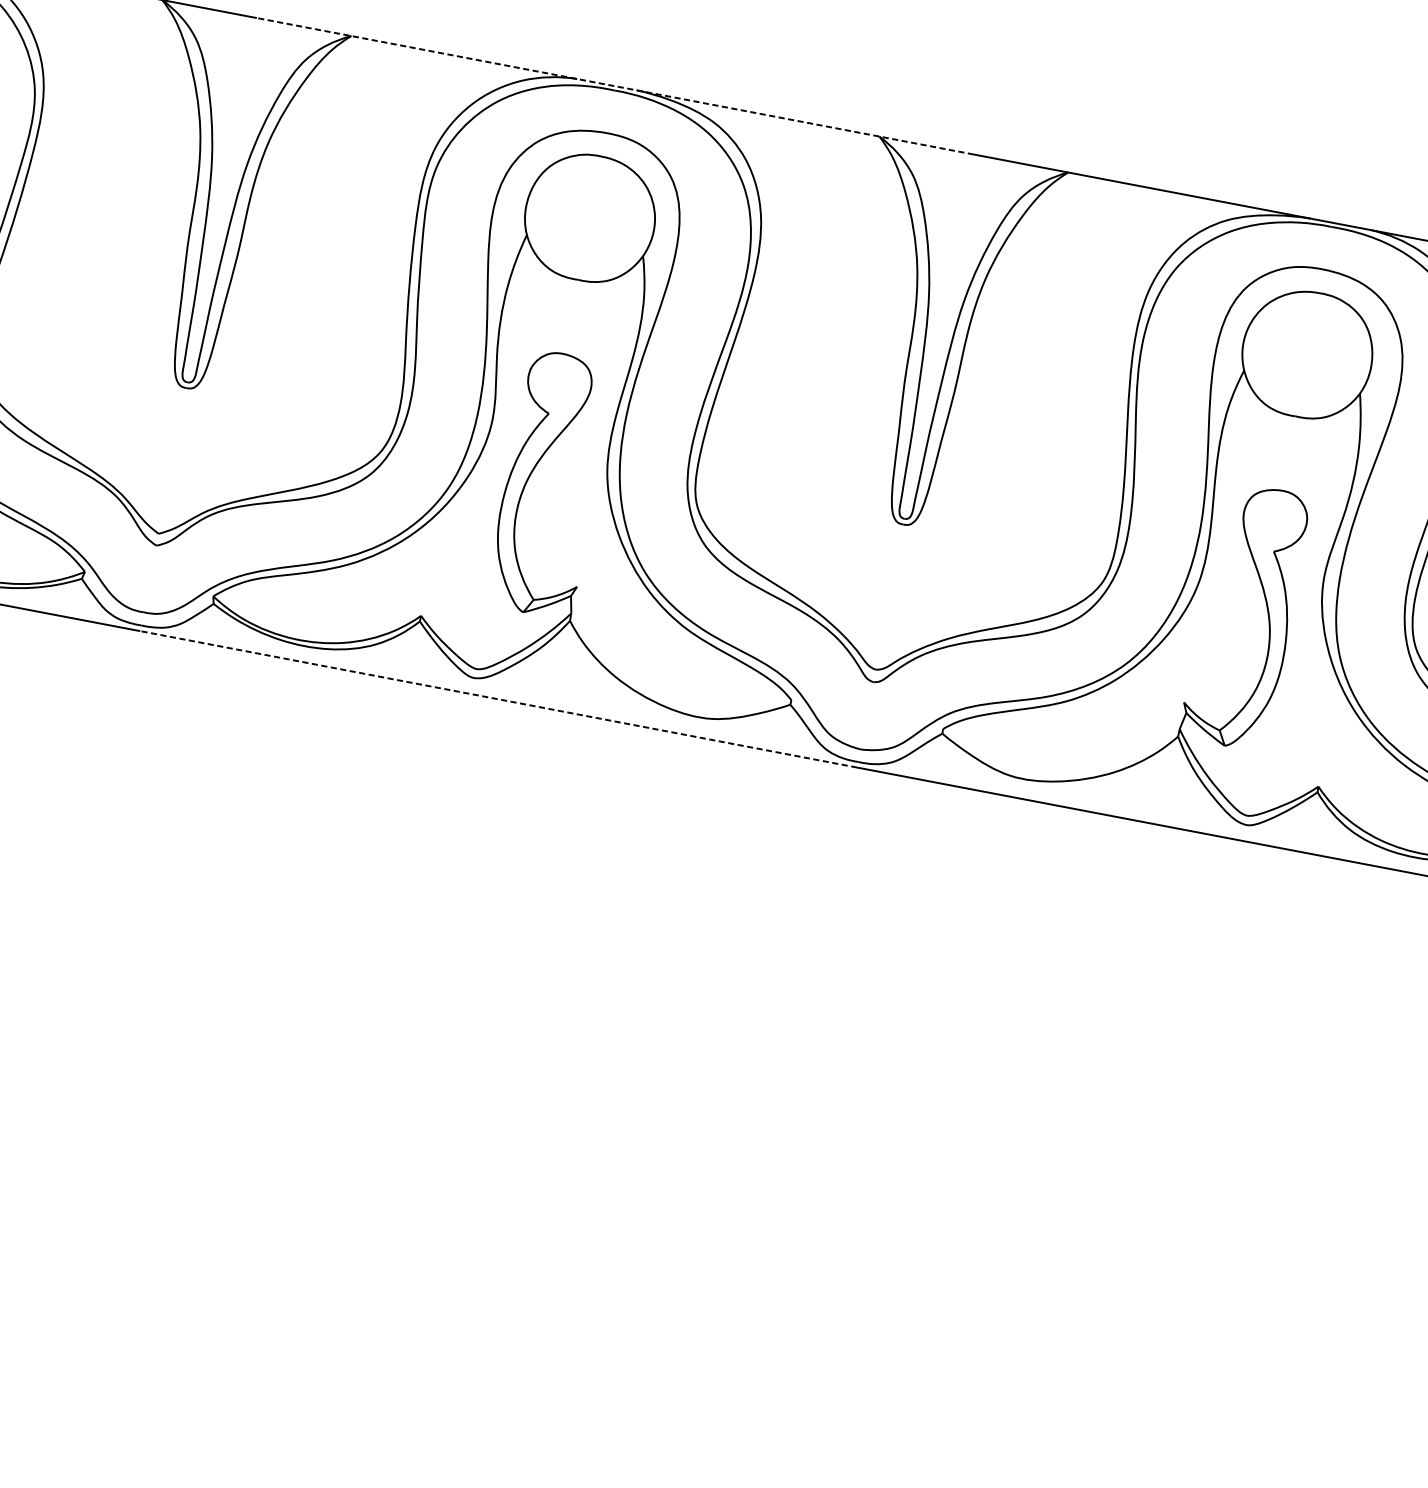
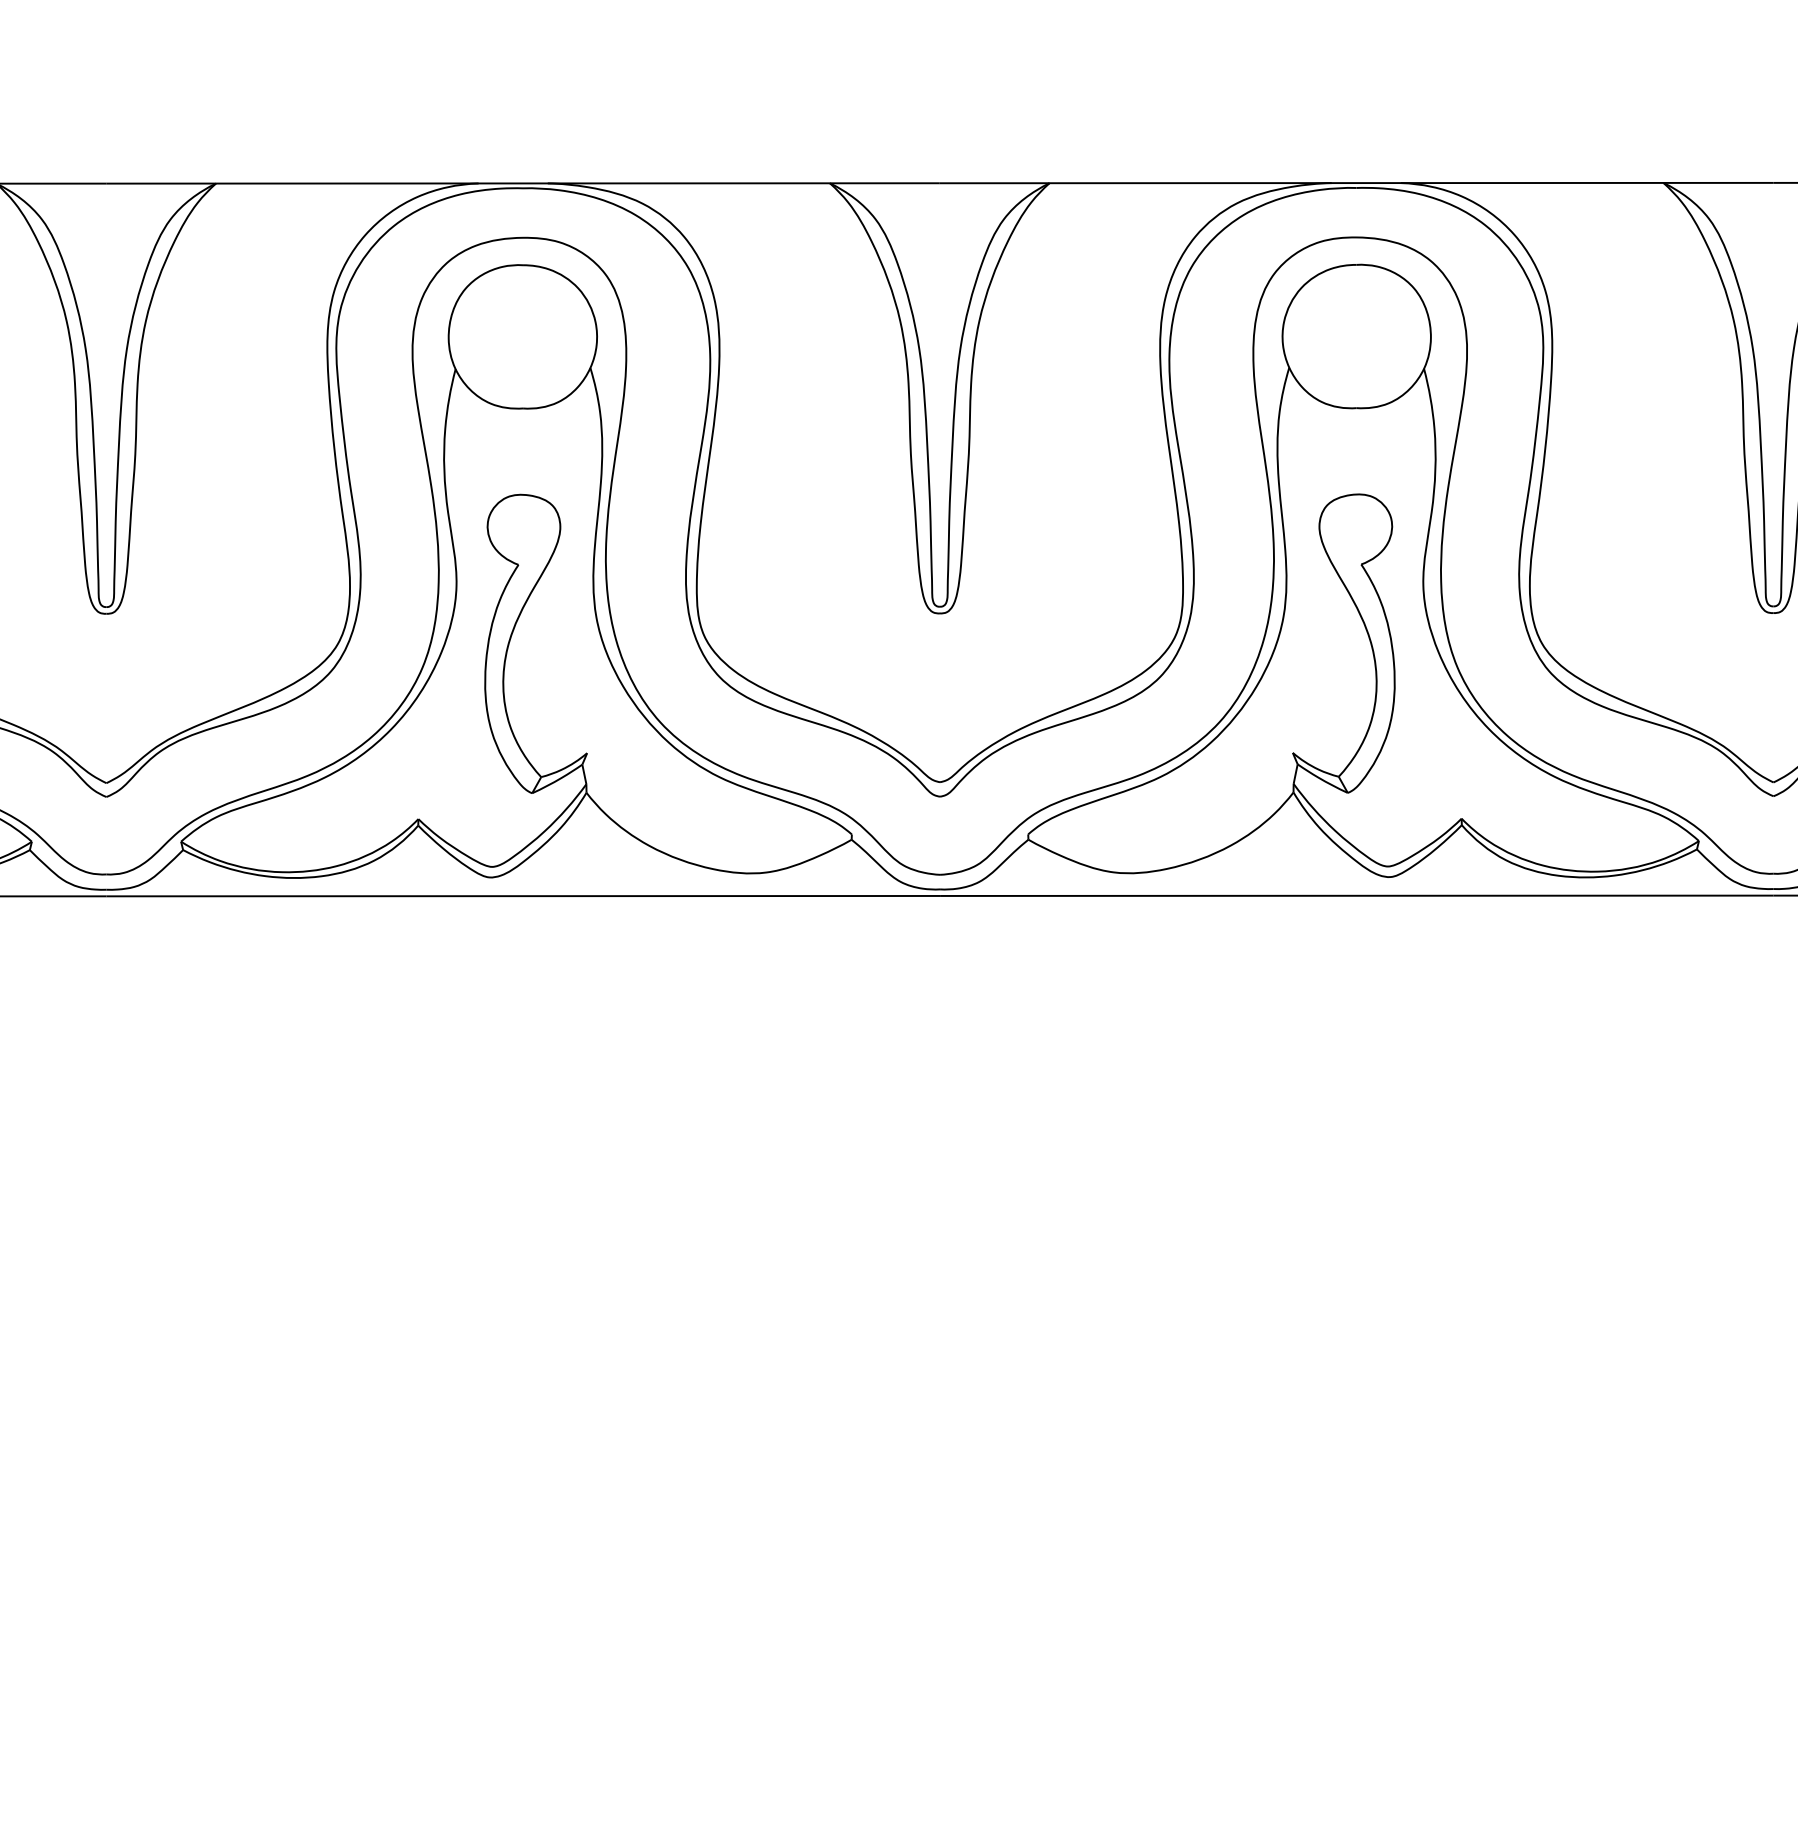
line: (614, 86) -> (522, 183), dashed -> solid
line: (498, 699) -> (523, 896), dashed -> solid

